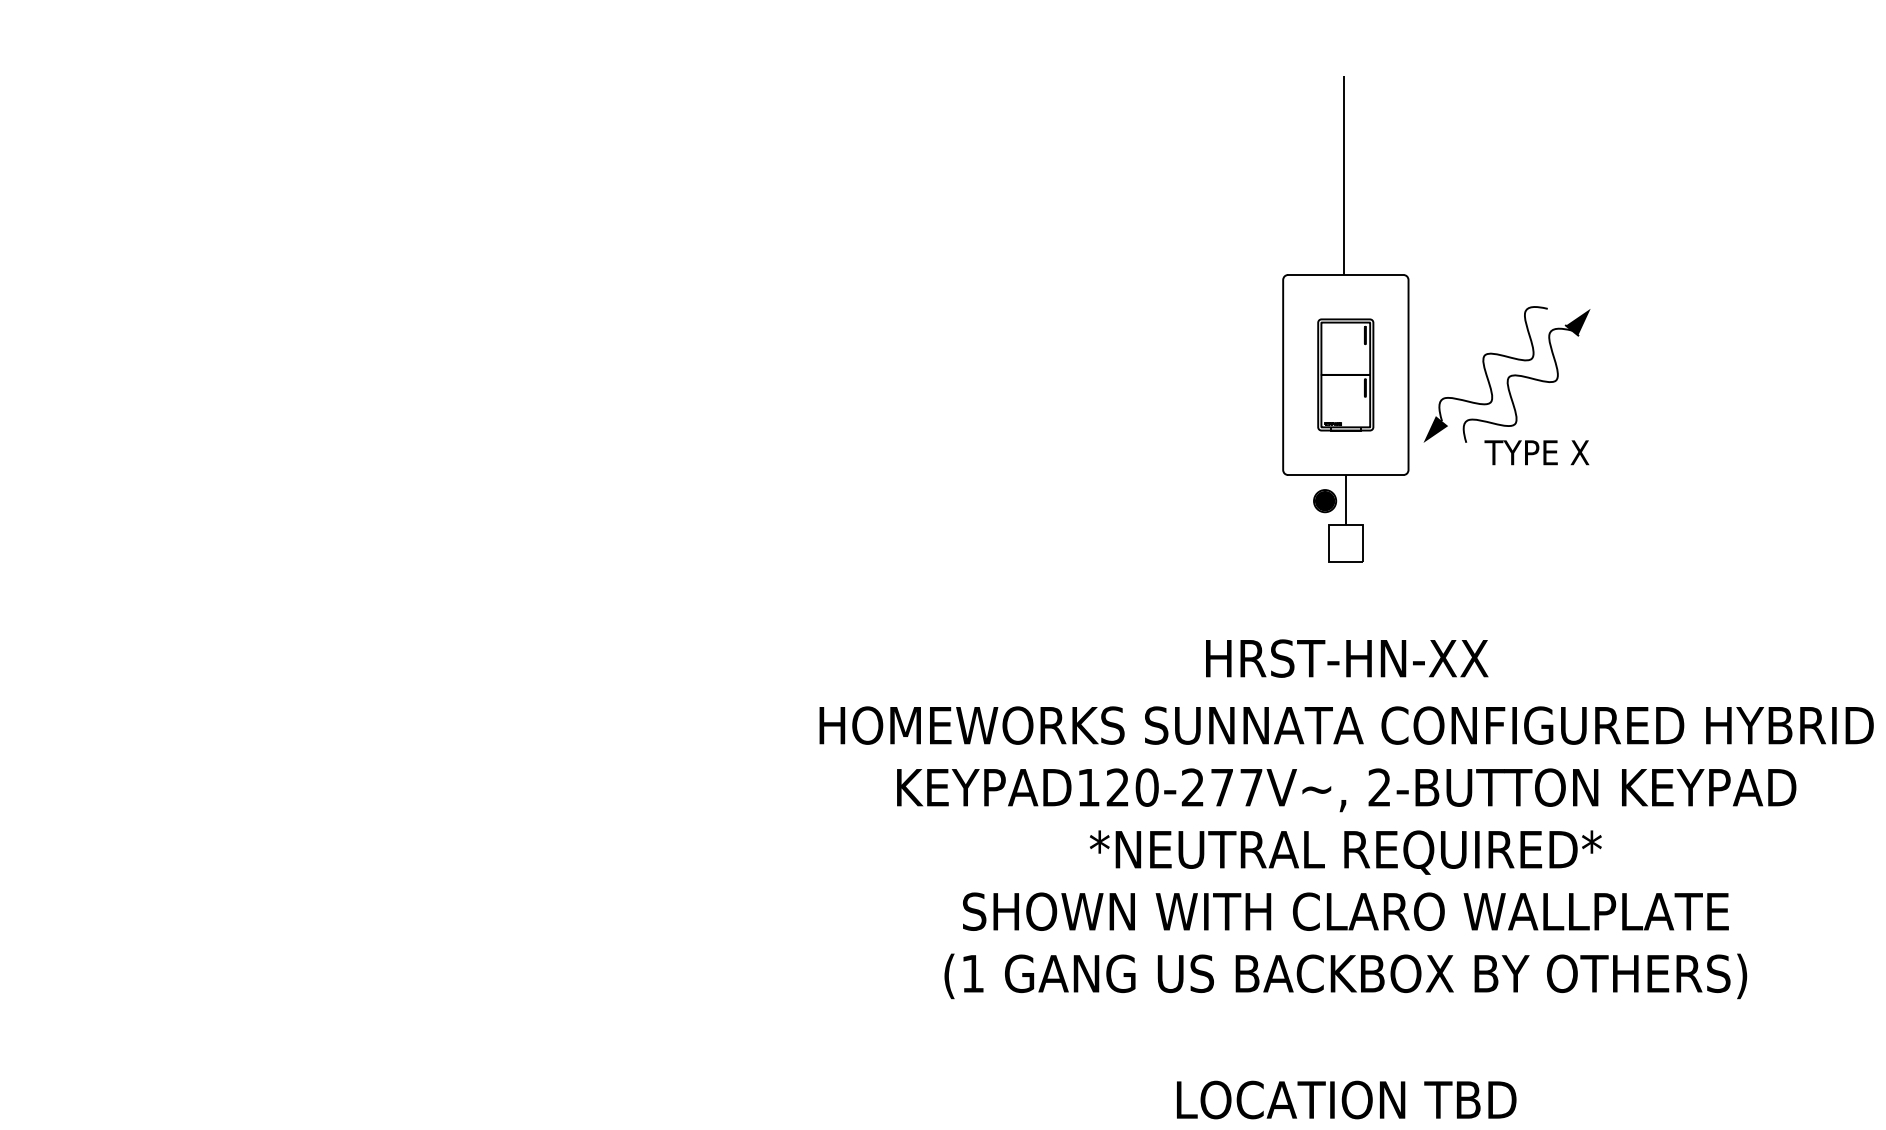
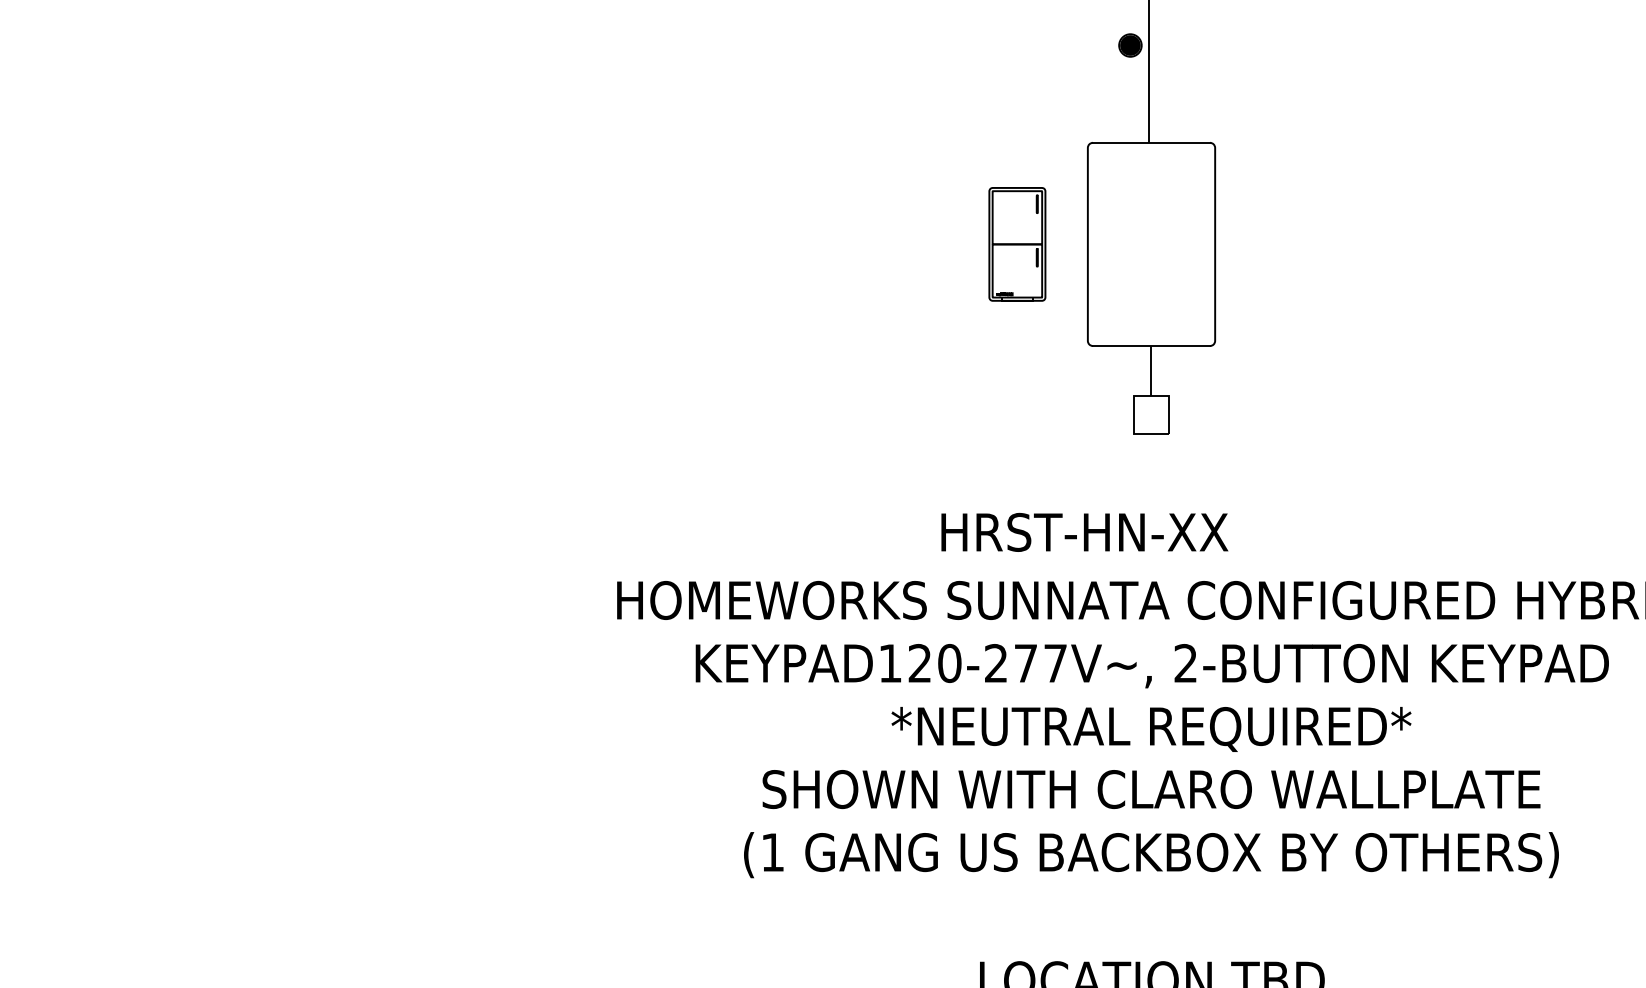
part: (1345, 374) -> (1017, 243), moved
part: (1506, 385) -> (1314, 255), removed
part: (1325, 501) -> (1130, 45), moved
text: (1347, 658) -> (1085, 532), moved

